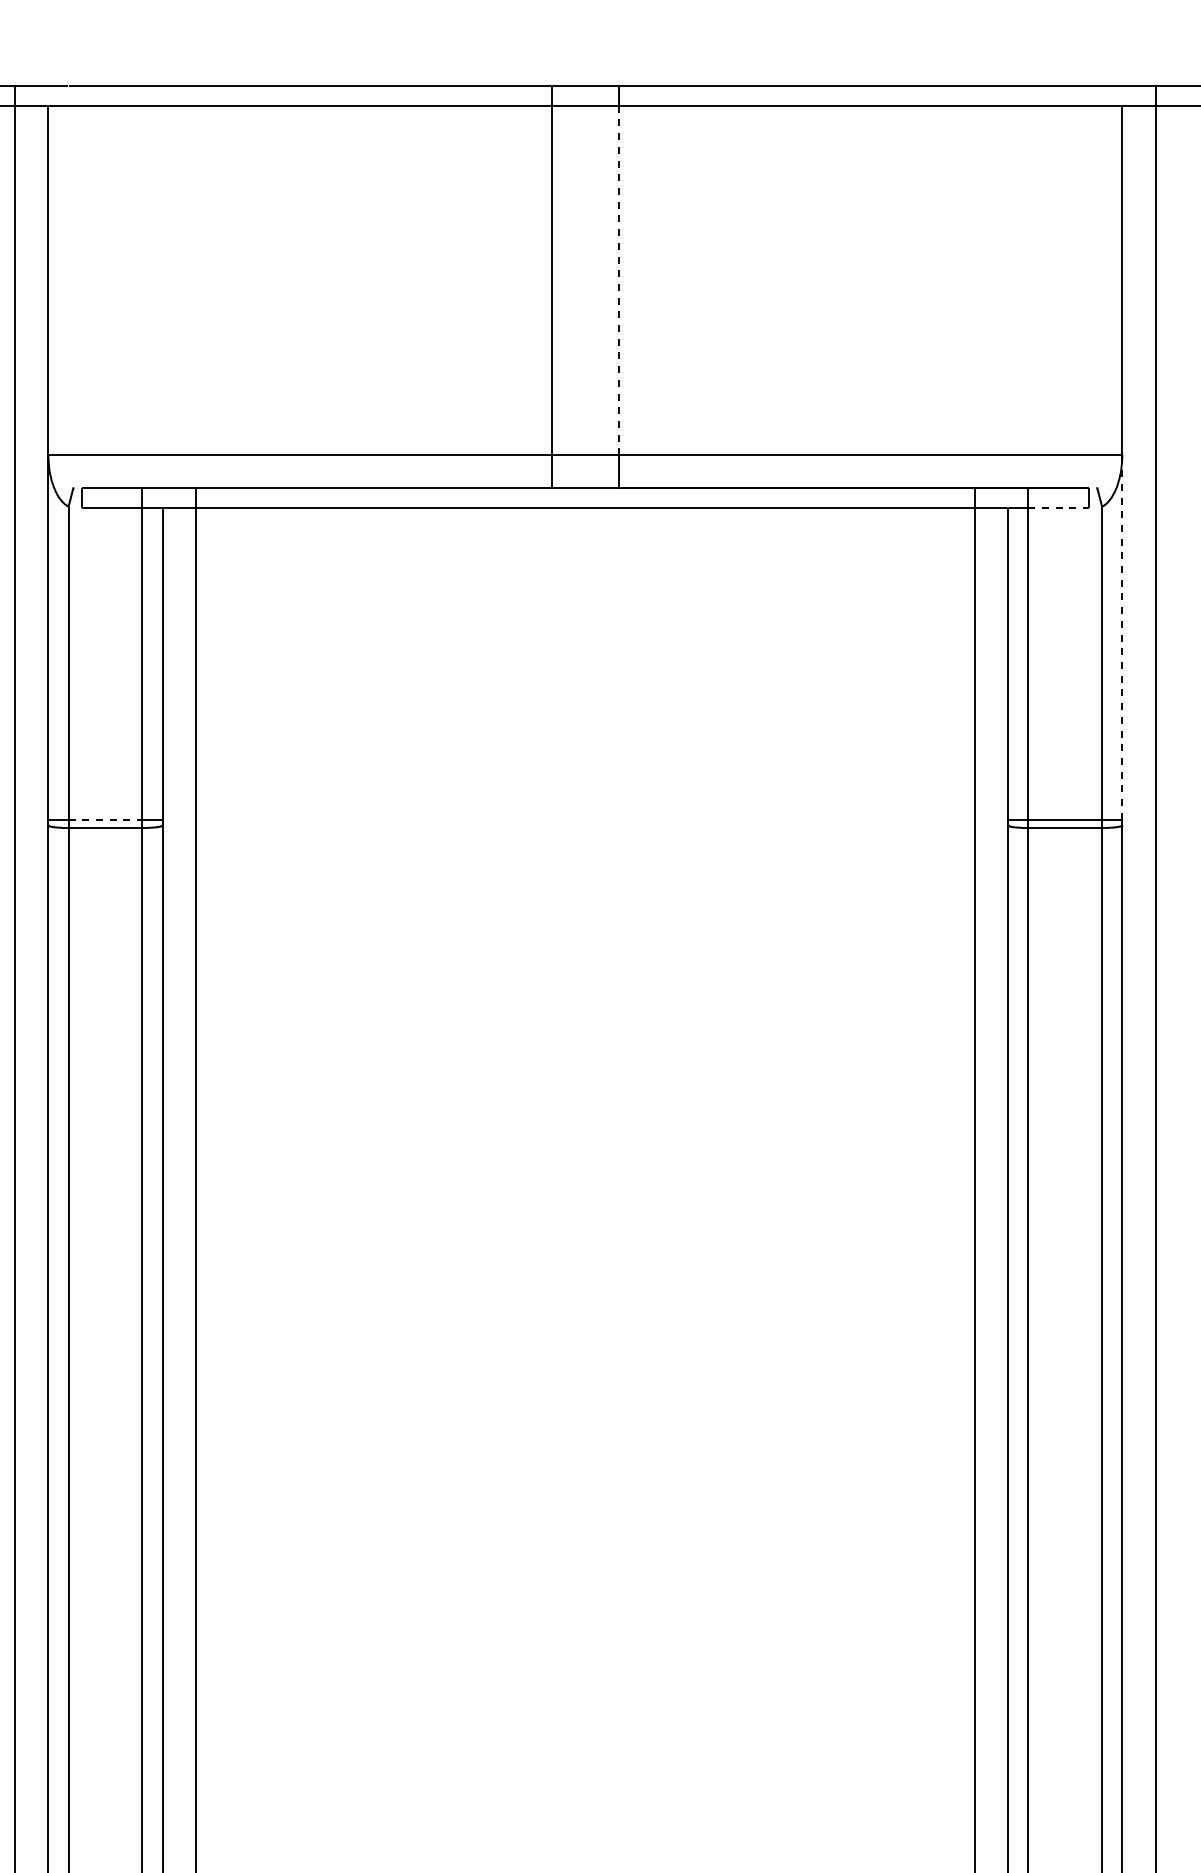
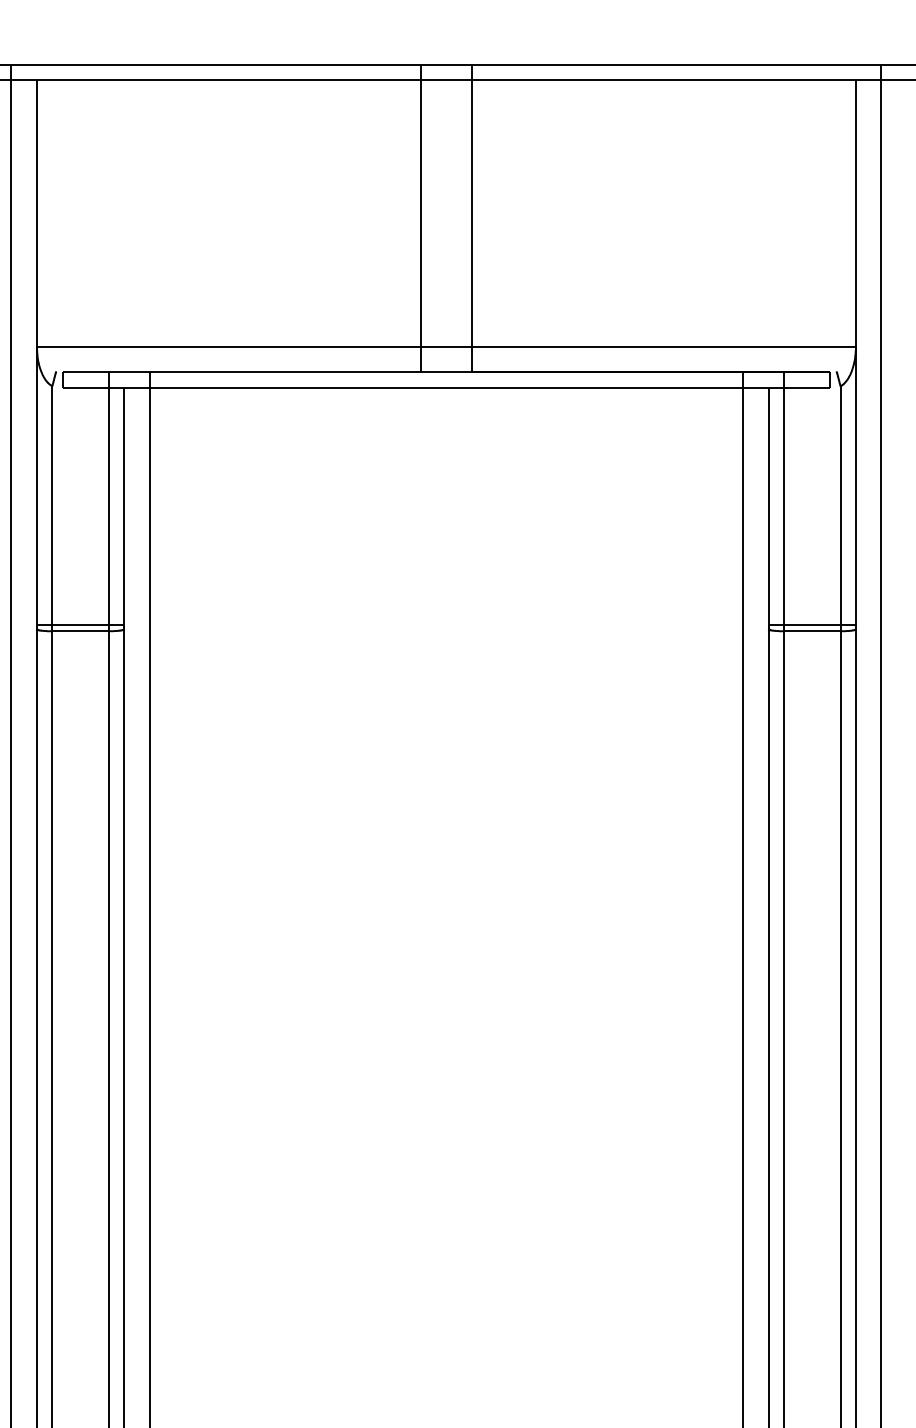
line: (618, 280) -> (471, 213), dashed -> solid
line: (1058, 508) -> (807, 387), dashed -> solid
line: (1122, 637) -> (856, 485), dashed -> solid
line: (105, 819) -> (80, 624), dashed -> solid

